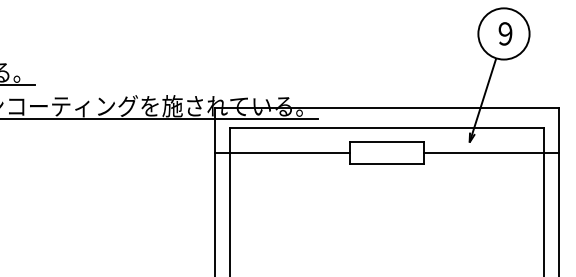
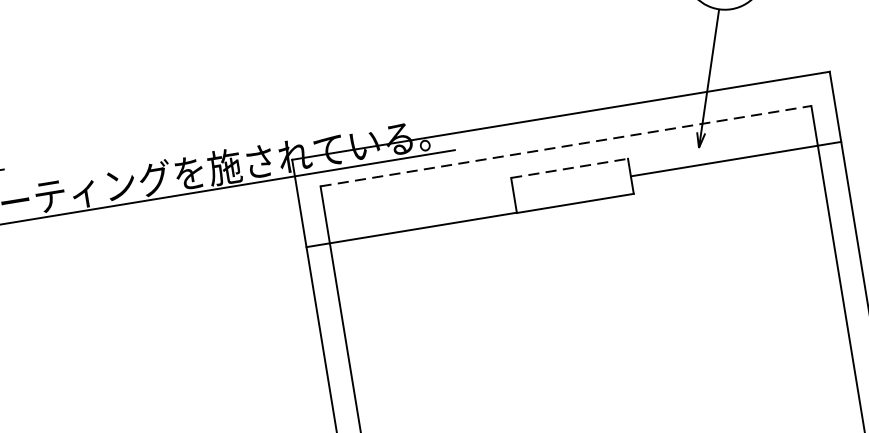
line: (387, 127) -> (566, 145), solid -> dashed
line: (387, 142) -> (570, 168), solid -> dashed
line: (282, 153) -> (411, 230), moved

